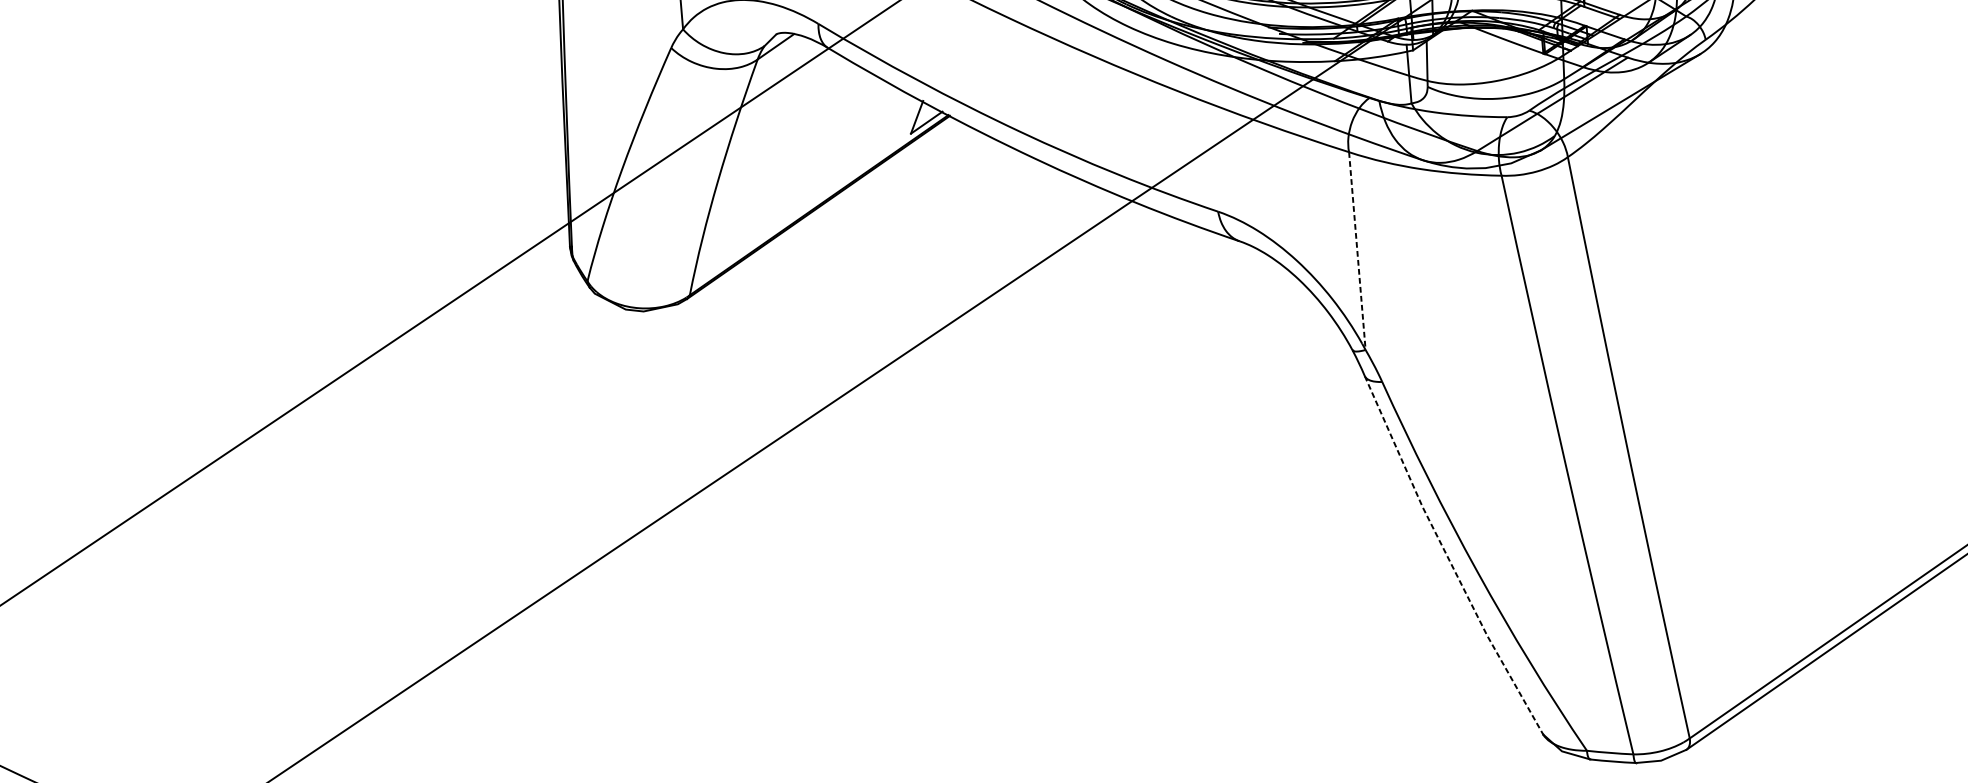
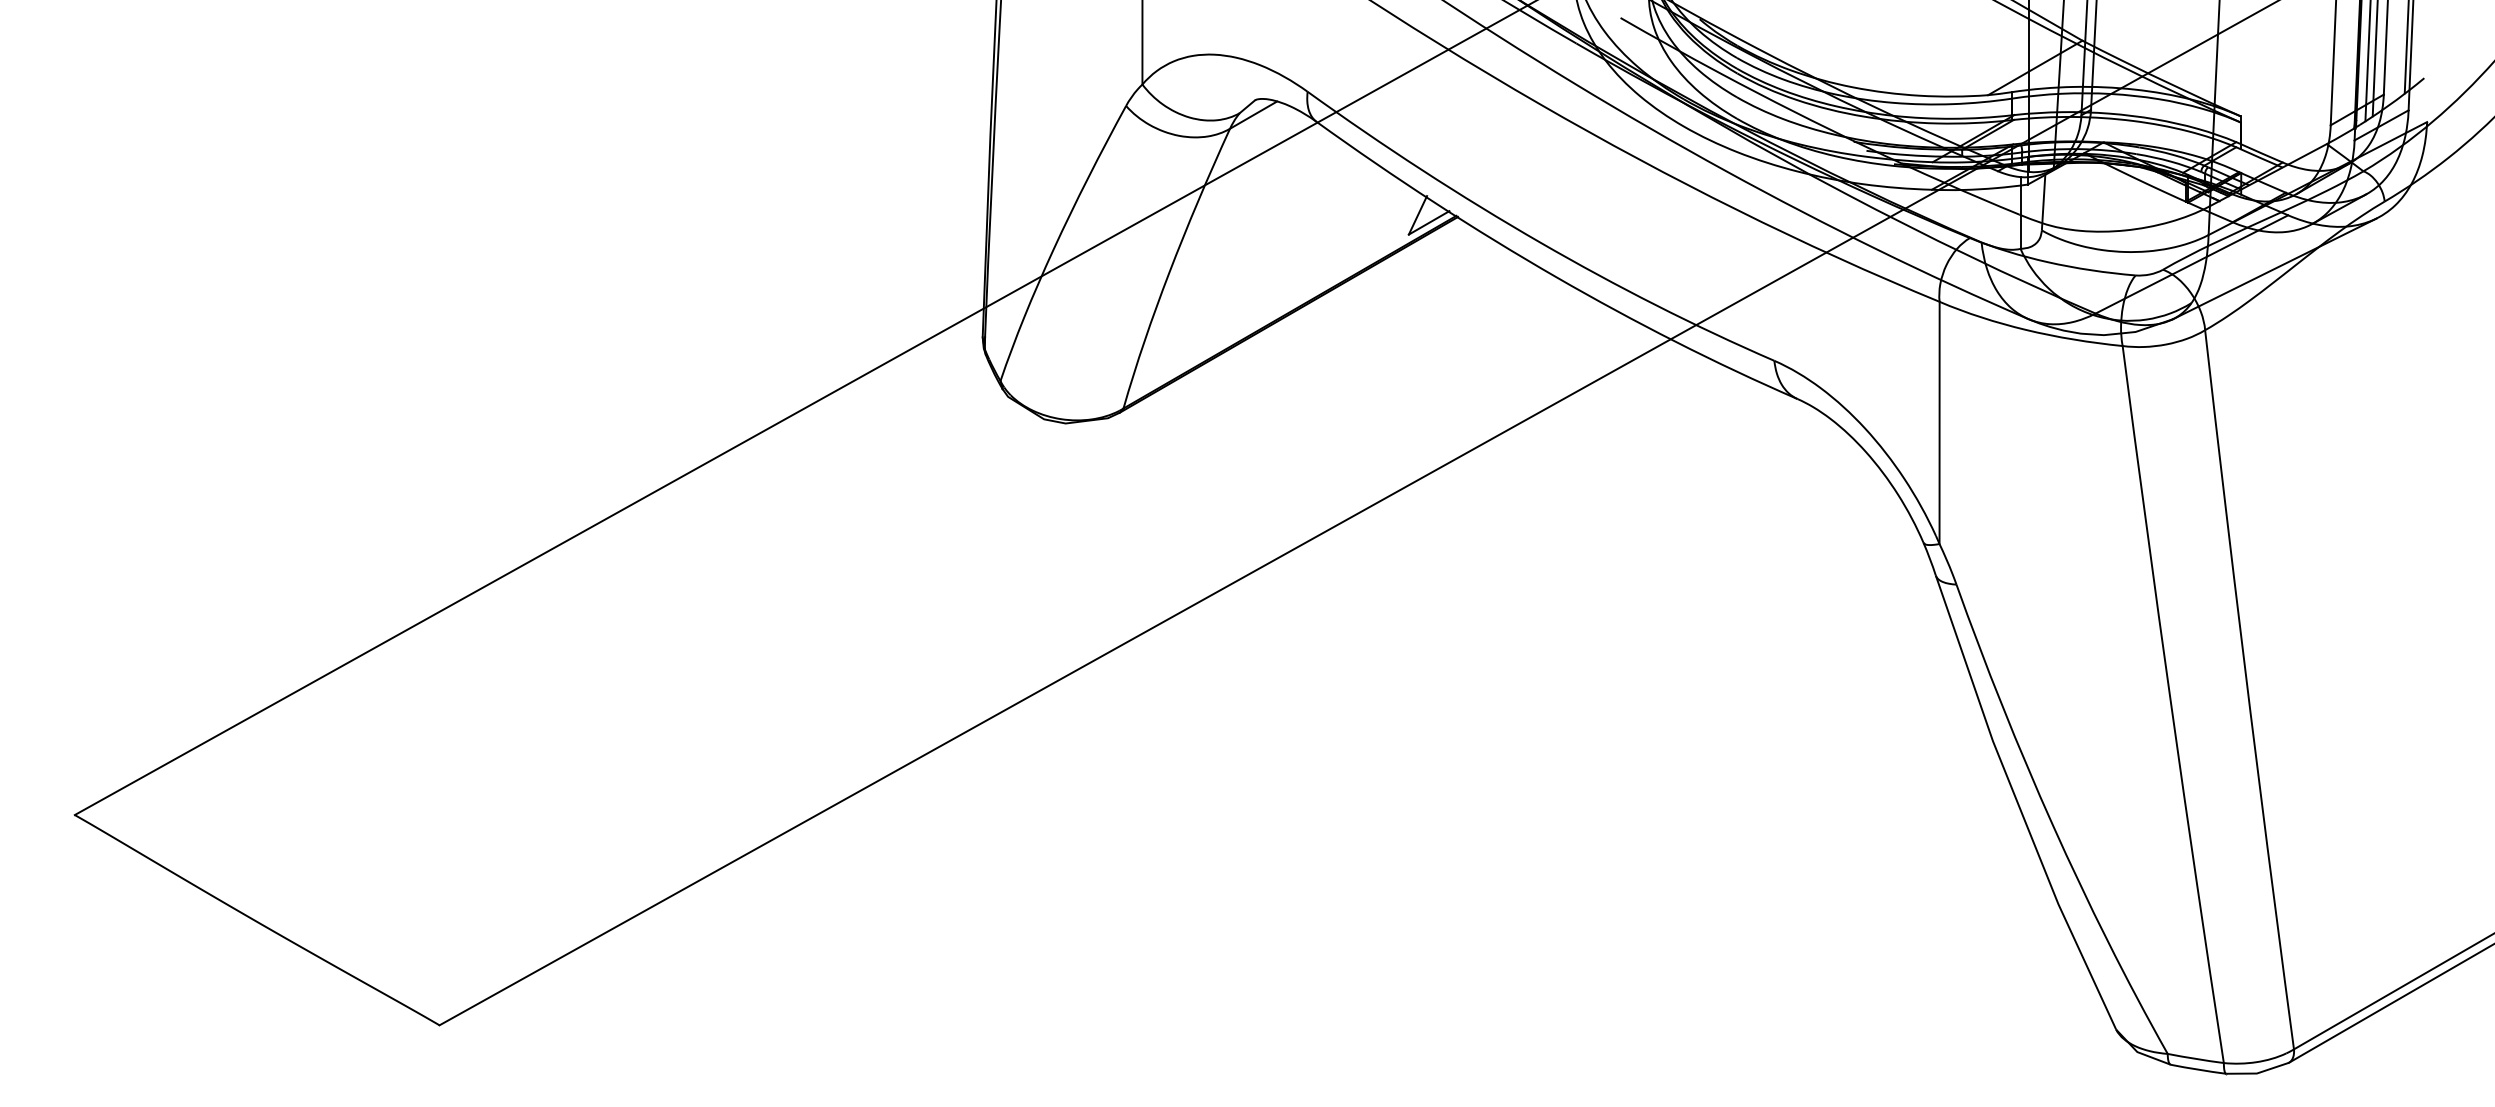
line: (1357, 251) -> (1939, 423), dashed -> solid
line: (1448, 558) -> (2018, 805), dashed -> solid

